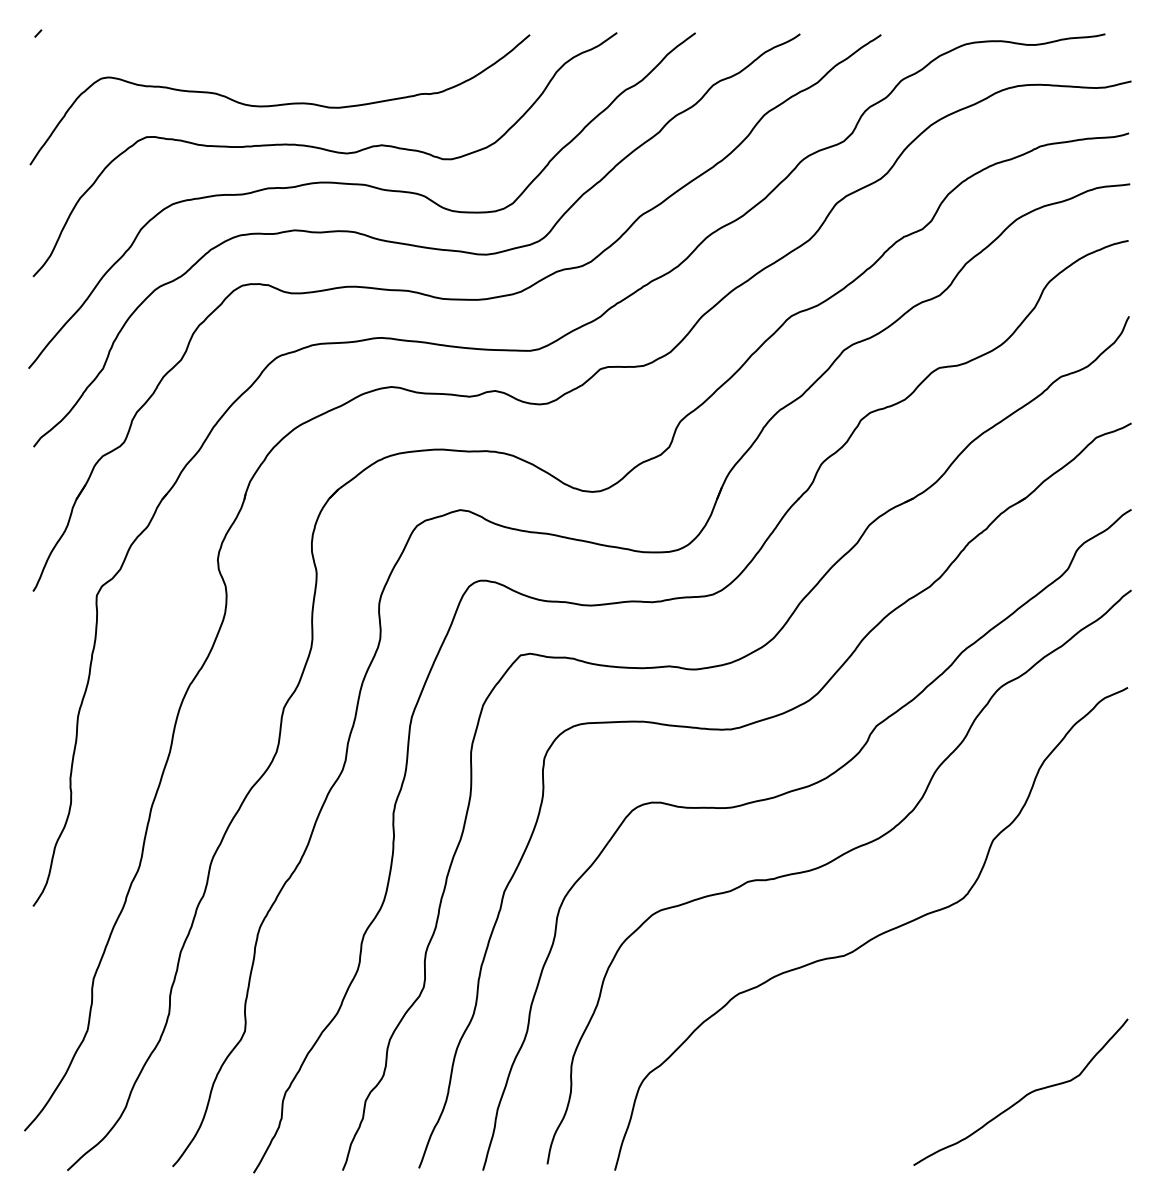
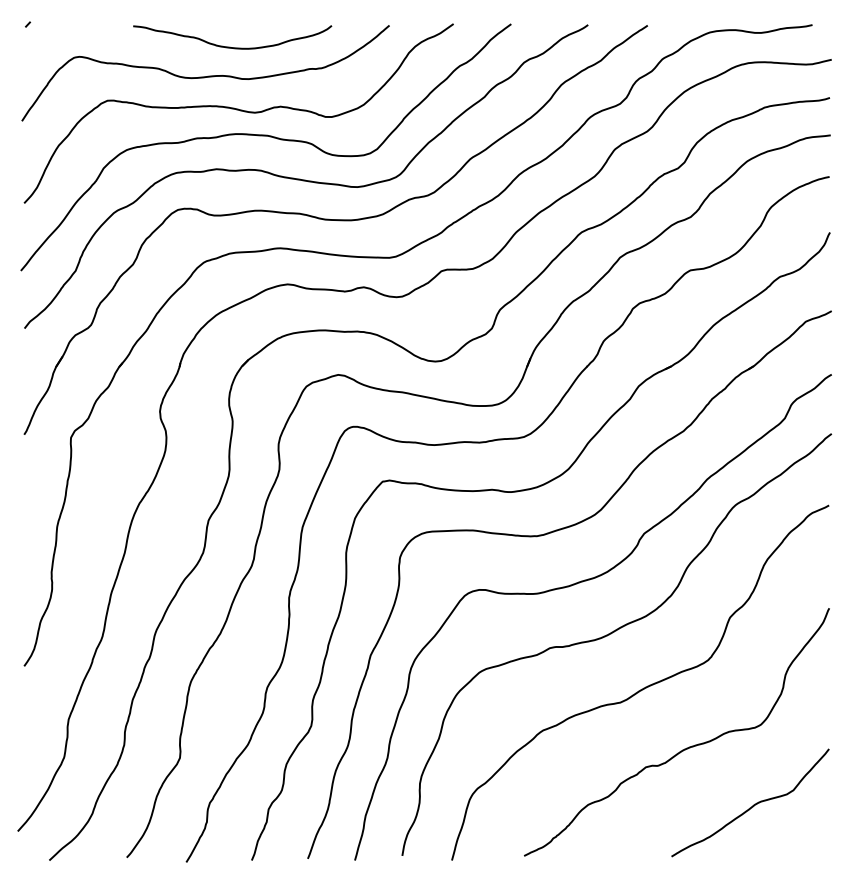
curve: (316, 64) -> (232, 47), added
curve: (931, 1018) -> (684, 748), added

